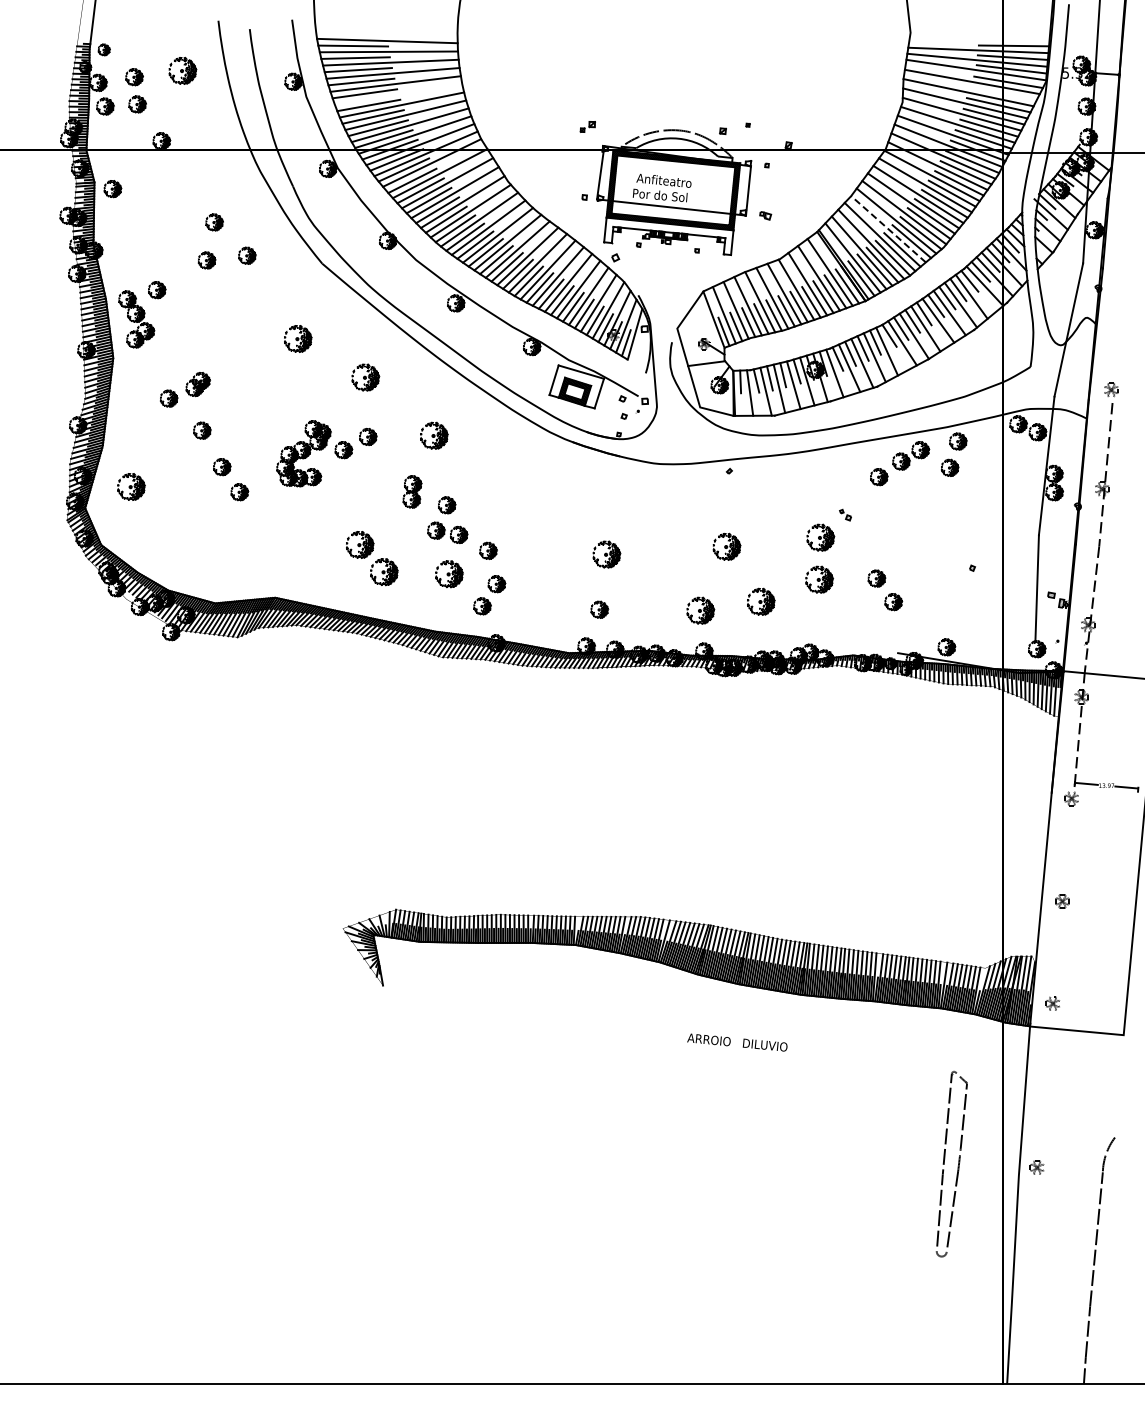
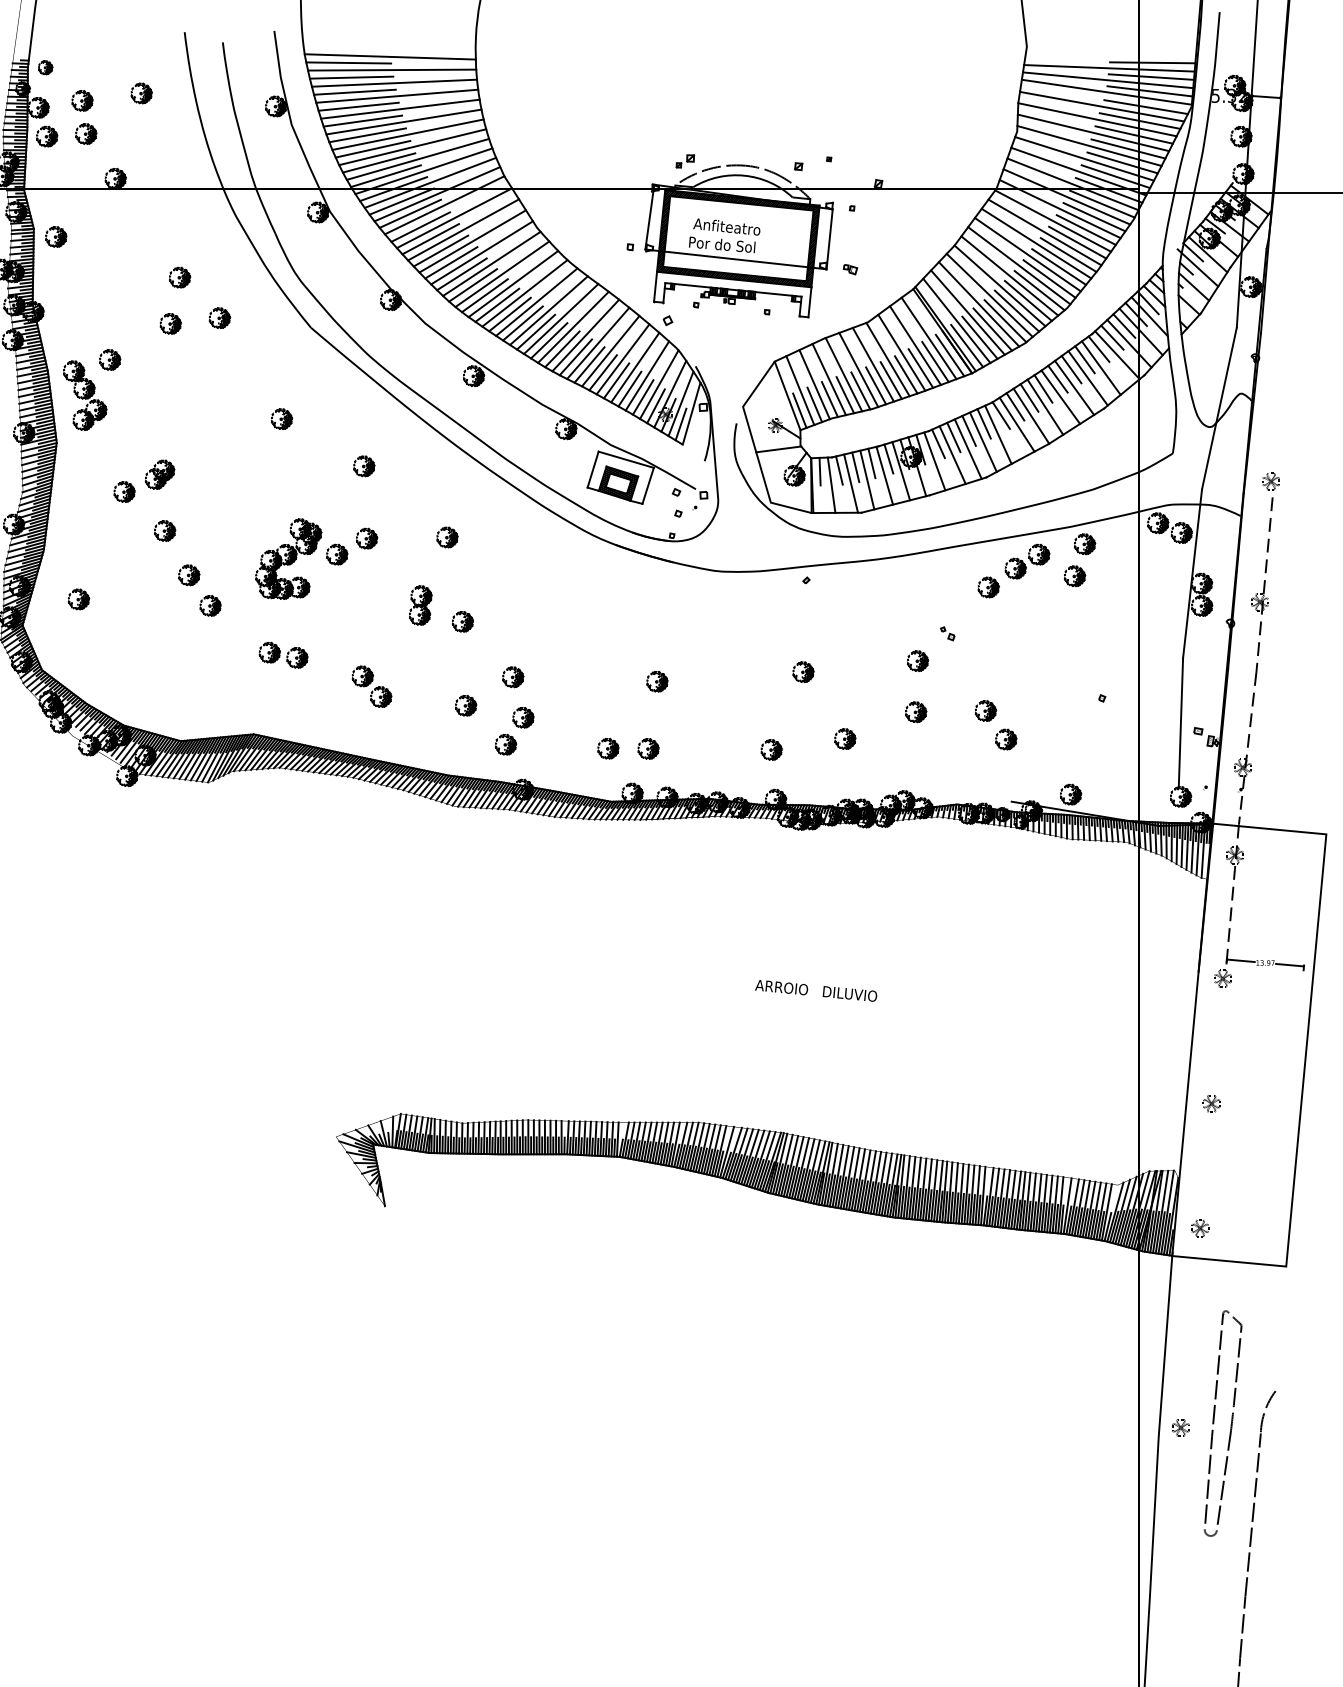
part: (183, 71) -> (142, 93), size x0.62
line: (1003, 93) -> (1139, 120), added
line: (398, 94) -> (403, 121), added
part: (587, 126) -> (684, 160), moved
line: (888, 229) -> (1000, 286), dashed -> solid
part: (298, 338) -> (282, 418), size x0.62
part: (366, 377) -> (364, 466), size x0.62
part: (434, 436) -> (447, 538), size x0.62
part: (131, 486) -> (78, 598), size x0.62
part: (447, 532) -> (283, 654), moved
part: (821, 537) -> (918, 660), size x0.62
part: (726, 546) -> (802, 671), size x0.62
part: (606, 554) -> (656, 681), size x0.62
part: (372, 558) -> (372, 686), size x0.62
part: (449, 574) -> (465, 706), size x0.62
part: (819, 579) -> (916, 712), size x0.62
part: (761, 601) -> (845, 738), size x0.62
part: (566, 609) -> (608, 748), added
part: (700, 610) -> (771, 749), size x0.62
text: (737, 1042) -> (816, 990), moved
part: (957, 1166) -> (1229, 1426), moved

